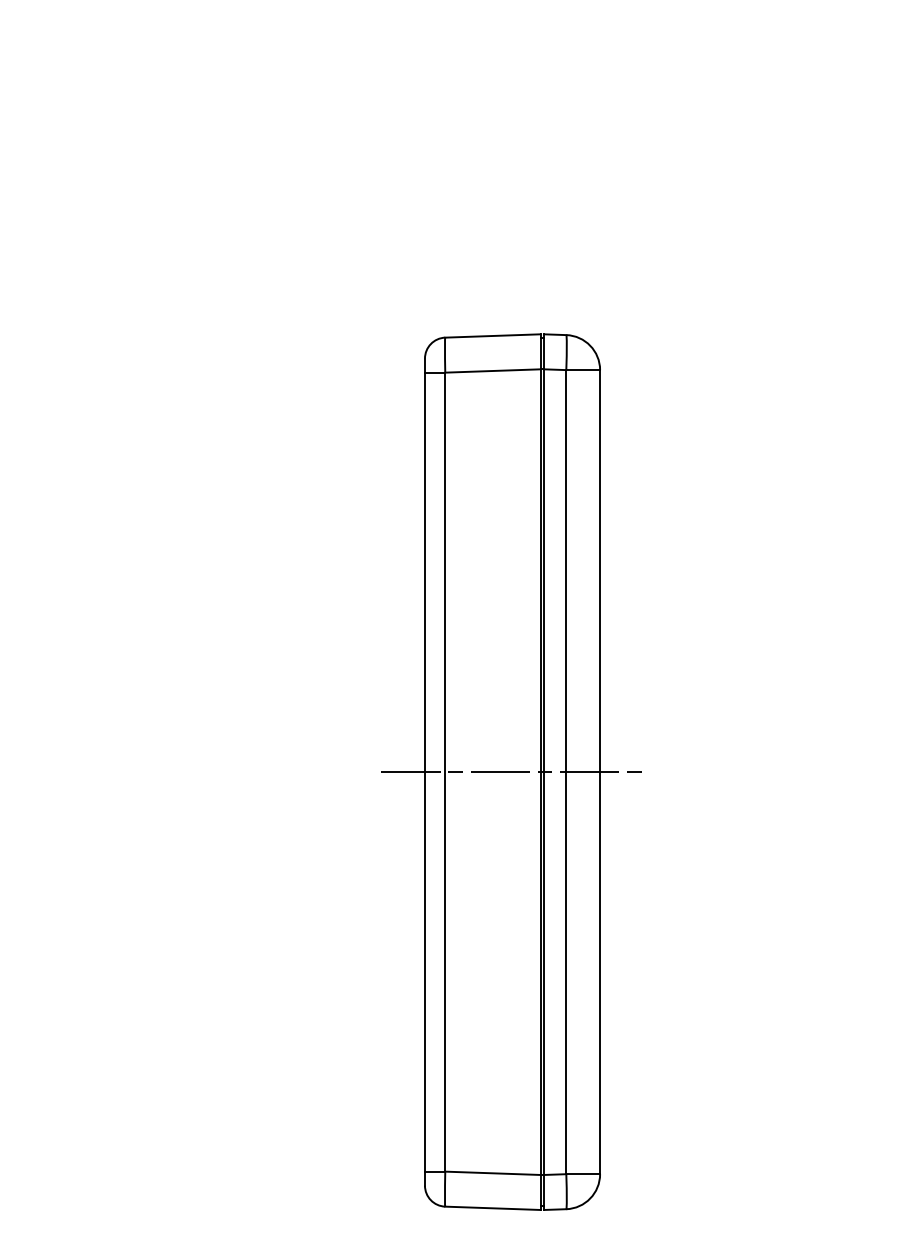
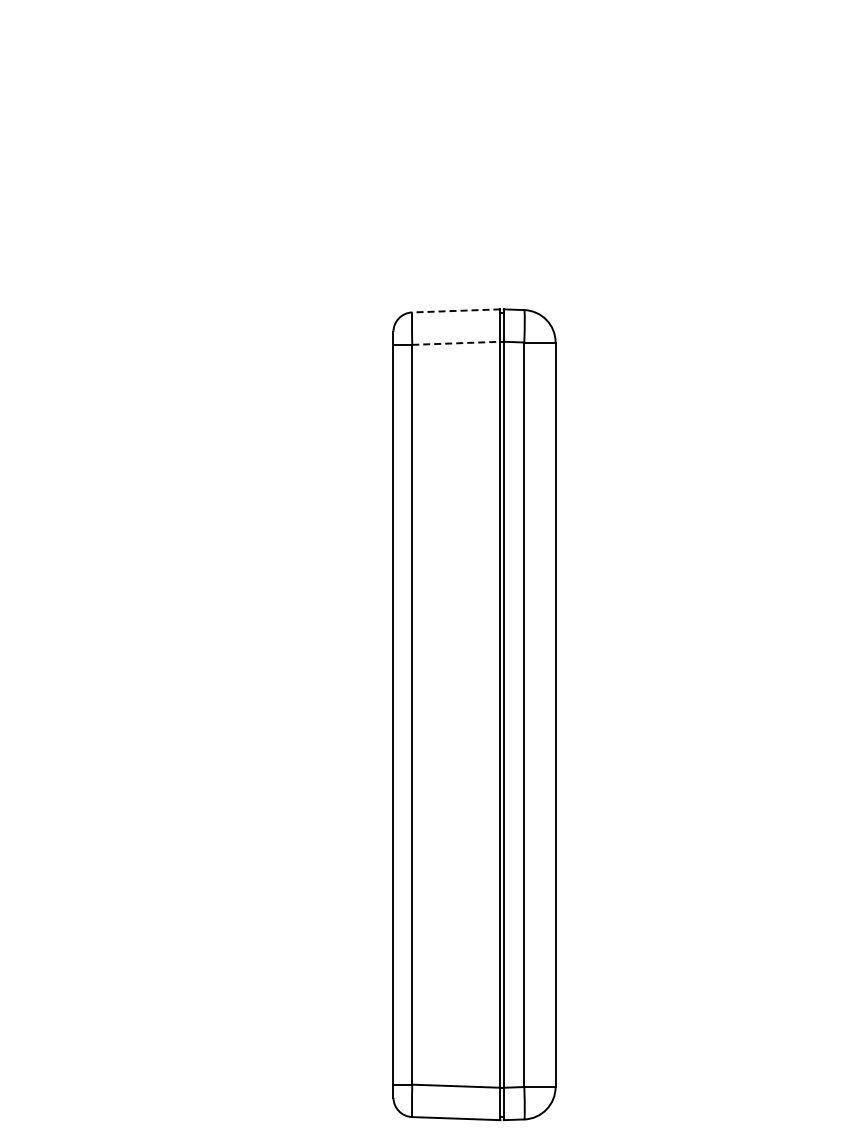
line: (491, 335) -> (455, 310), solid -> dashed
line: (493, 371) -> (456, 343), solid -> dashed
line: (512, 771) -> (474, 714), removed

